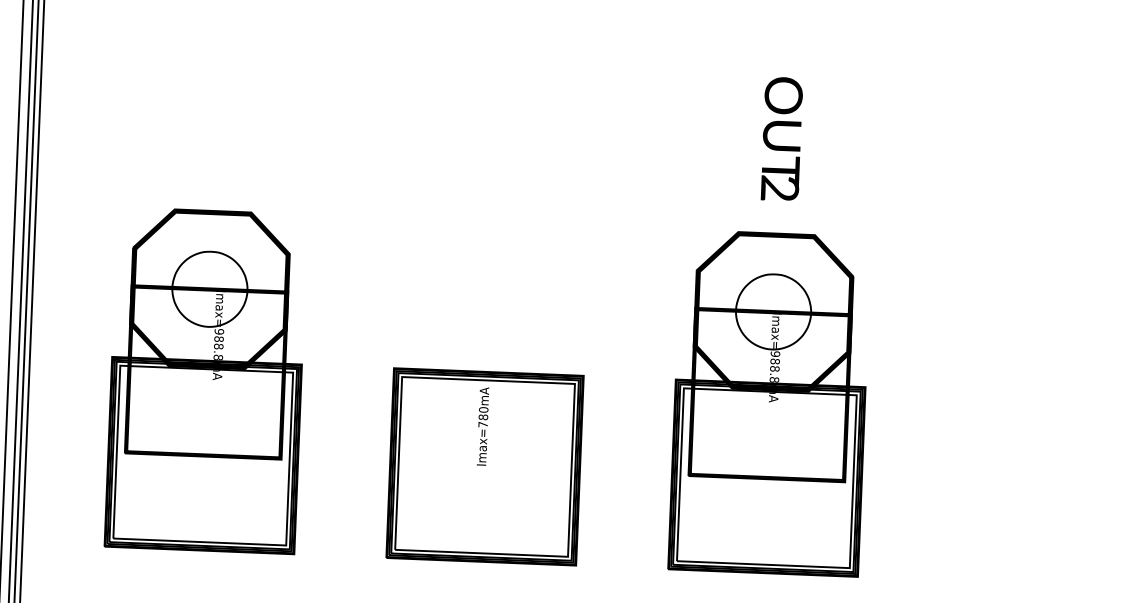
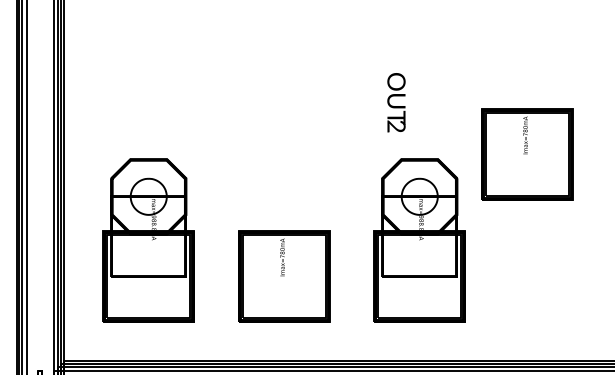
text: (782, 138) -> (396, 102), moved
part: (1001, 232) -> (527, 154), added

